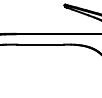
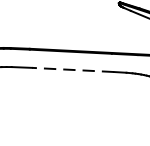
line: (40, 44) -> (72, 69), solid -> dashed

